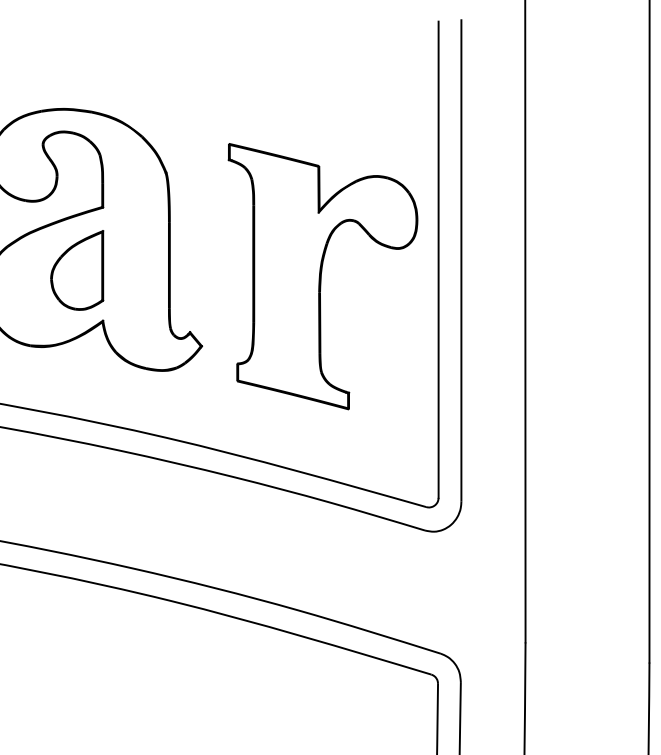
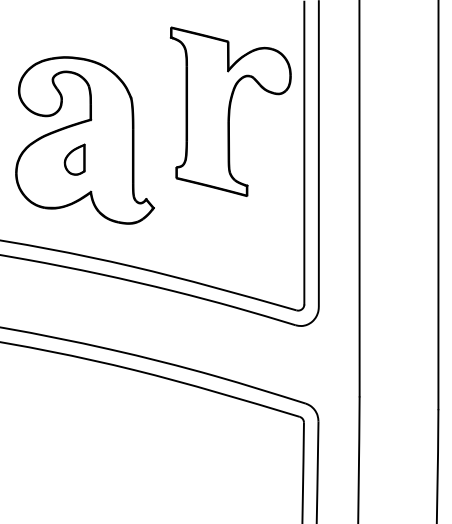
part: (77, 269) -> (74, 159), size x0.6
part: (322, 276) -> (230, 111), moved

